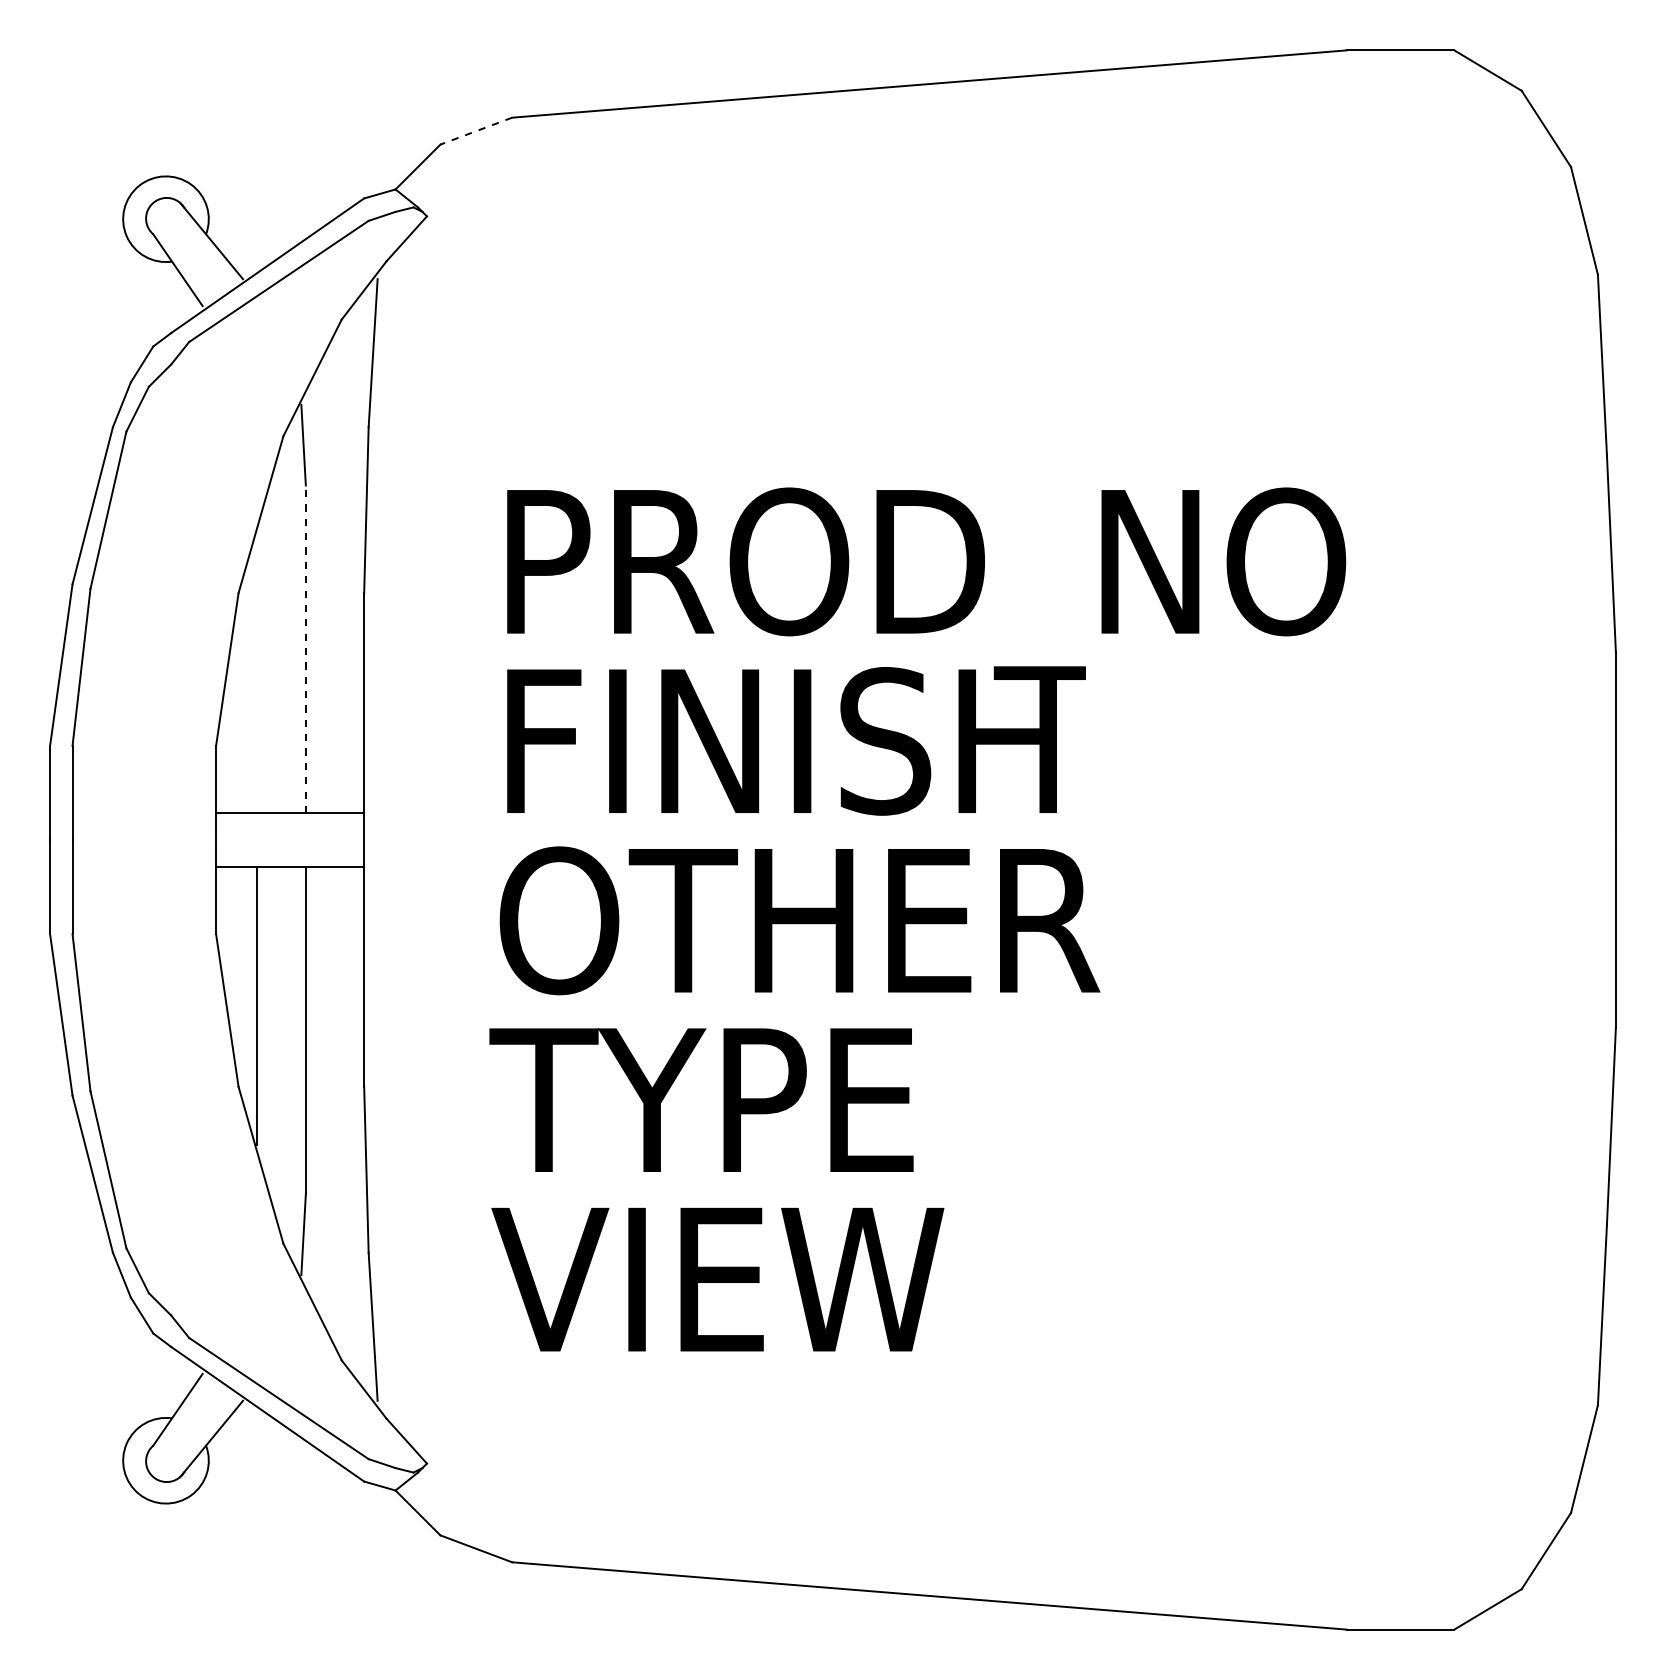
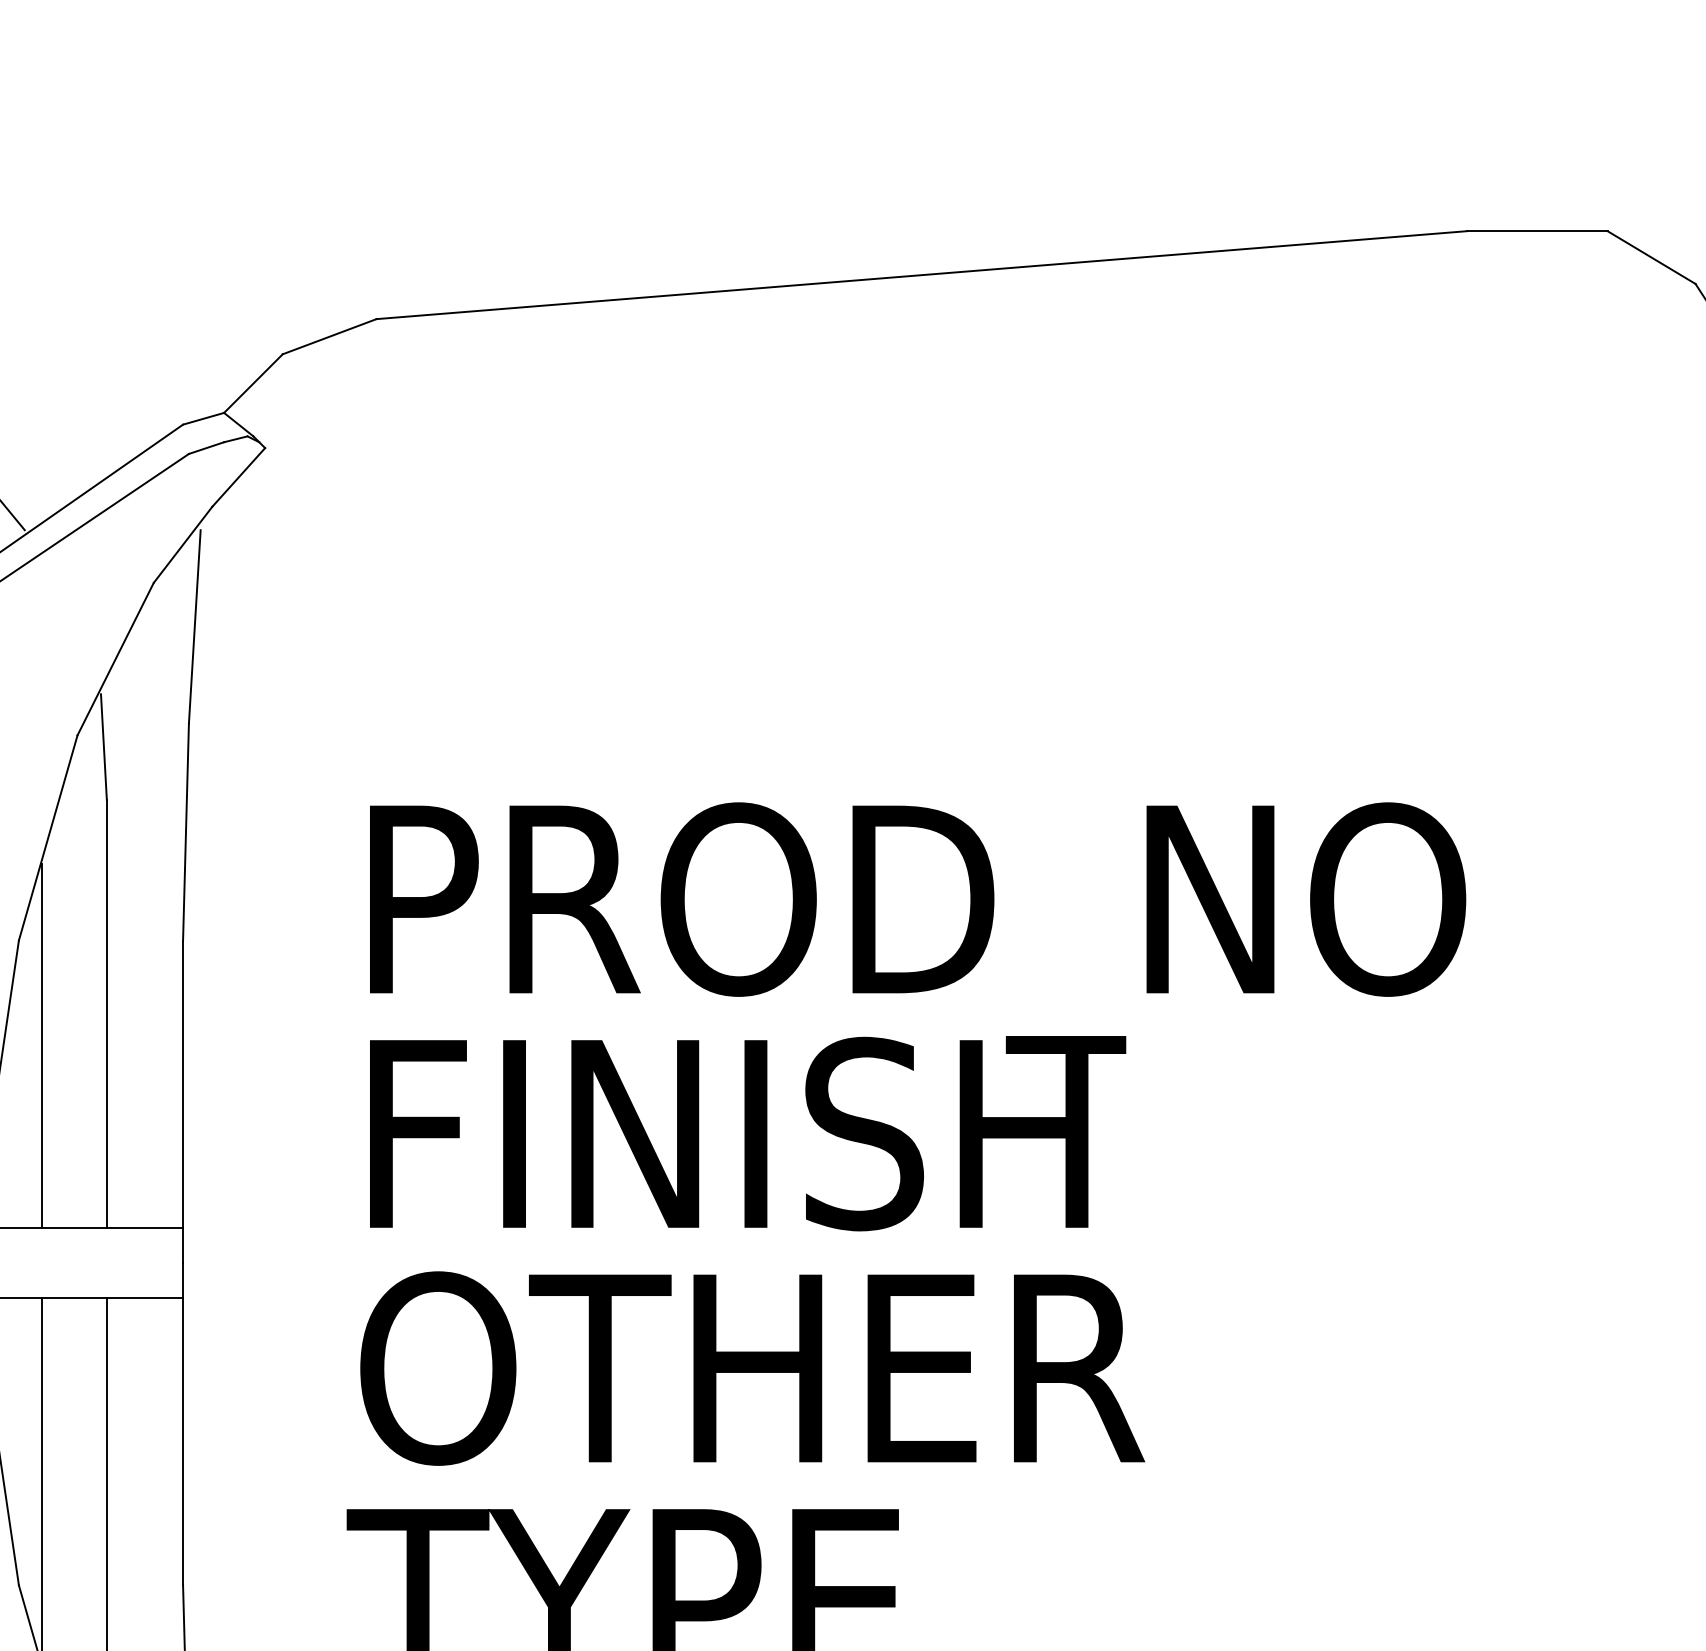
line: (475, 131) -> (328, 337), dashed -> solid
line: (305, 649) -> (106, 1014), dashed -> solid
line: (256, 673) -> (42, 1045), added

